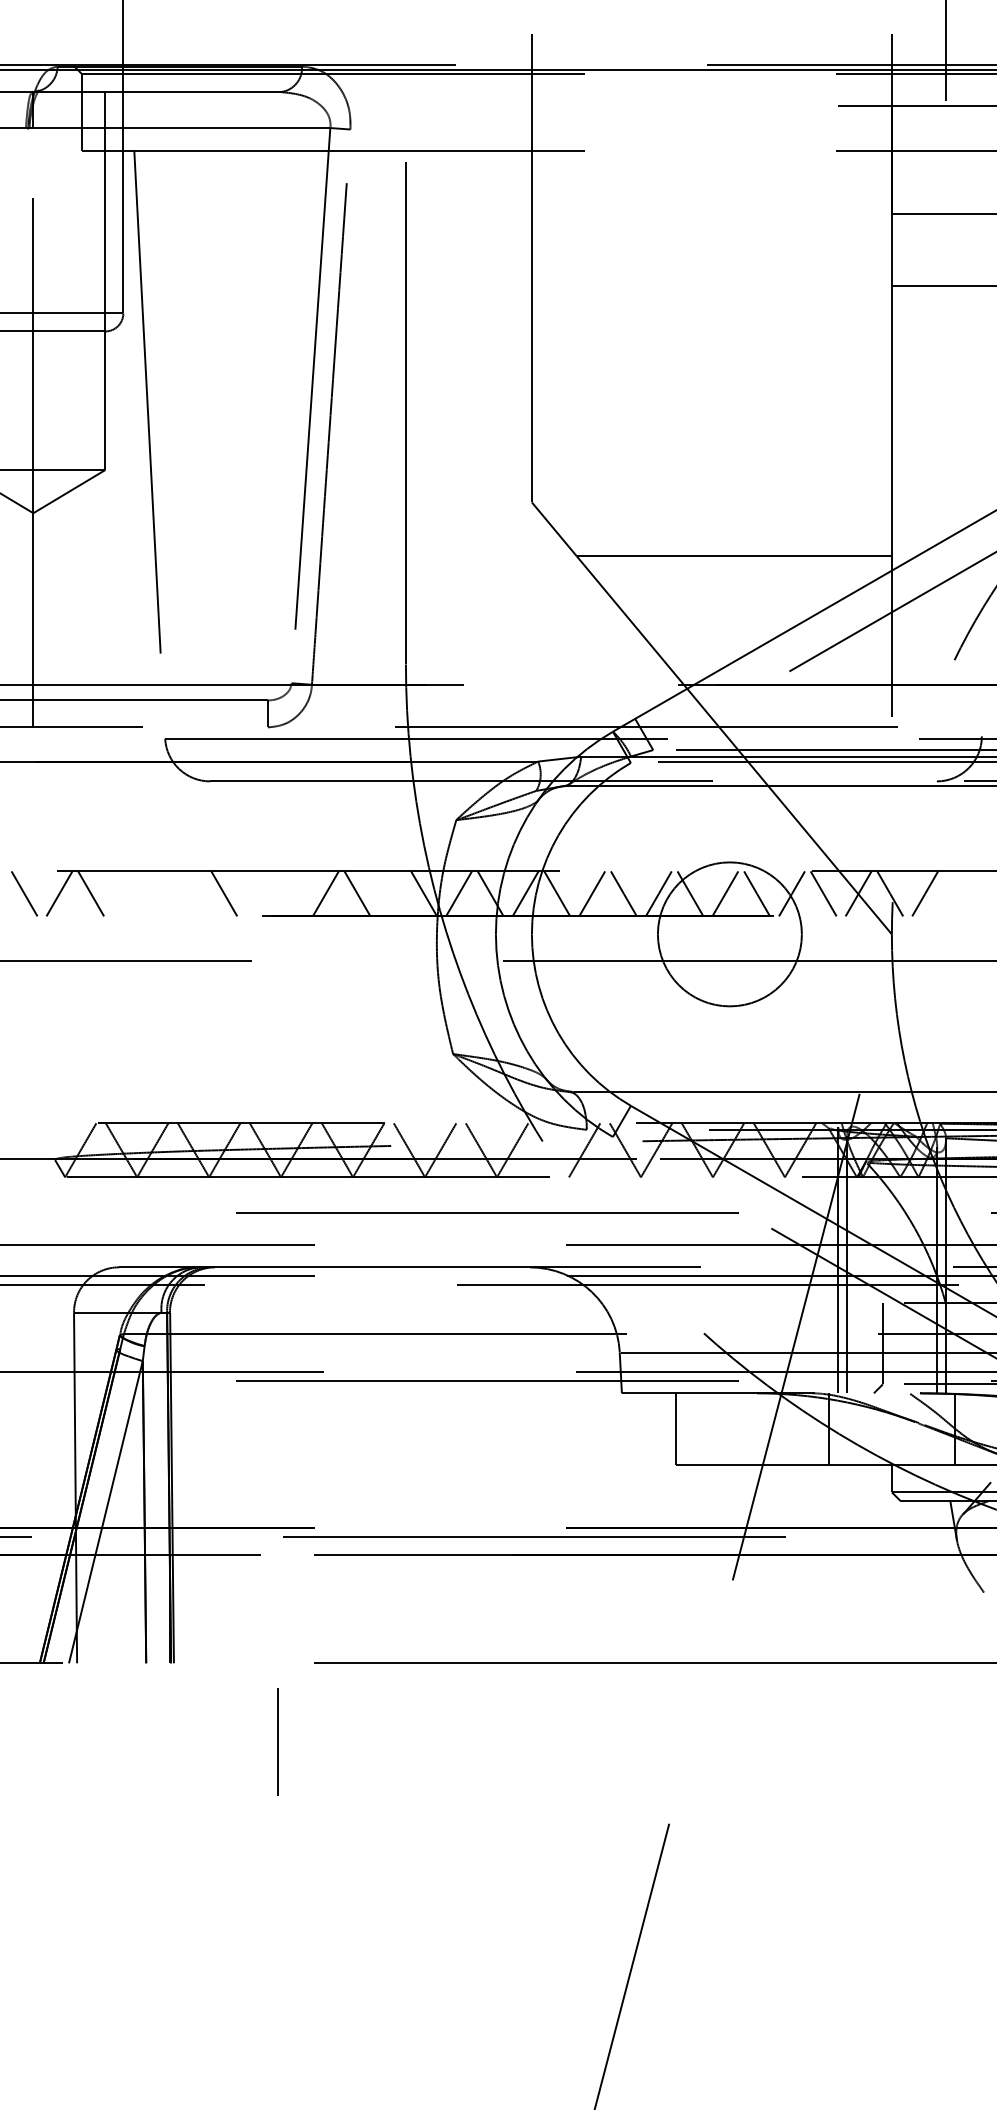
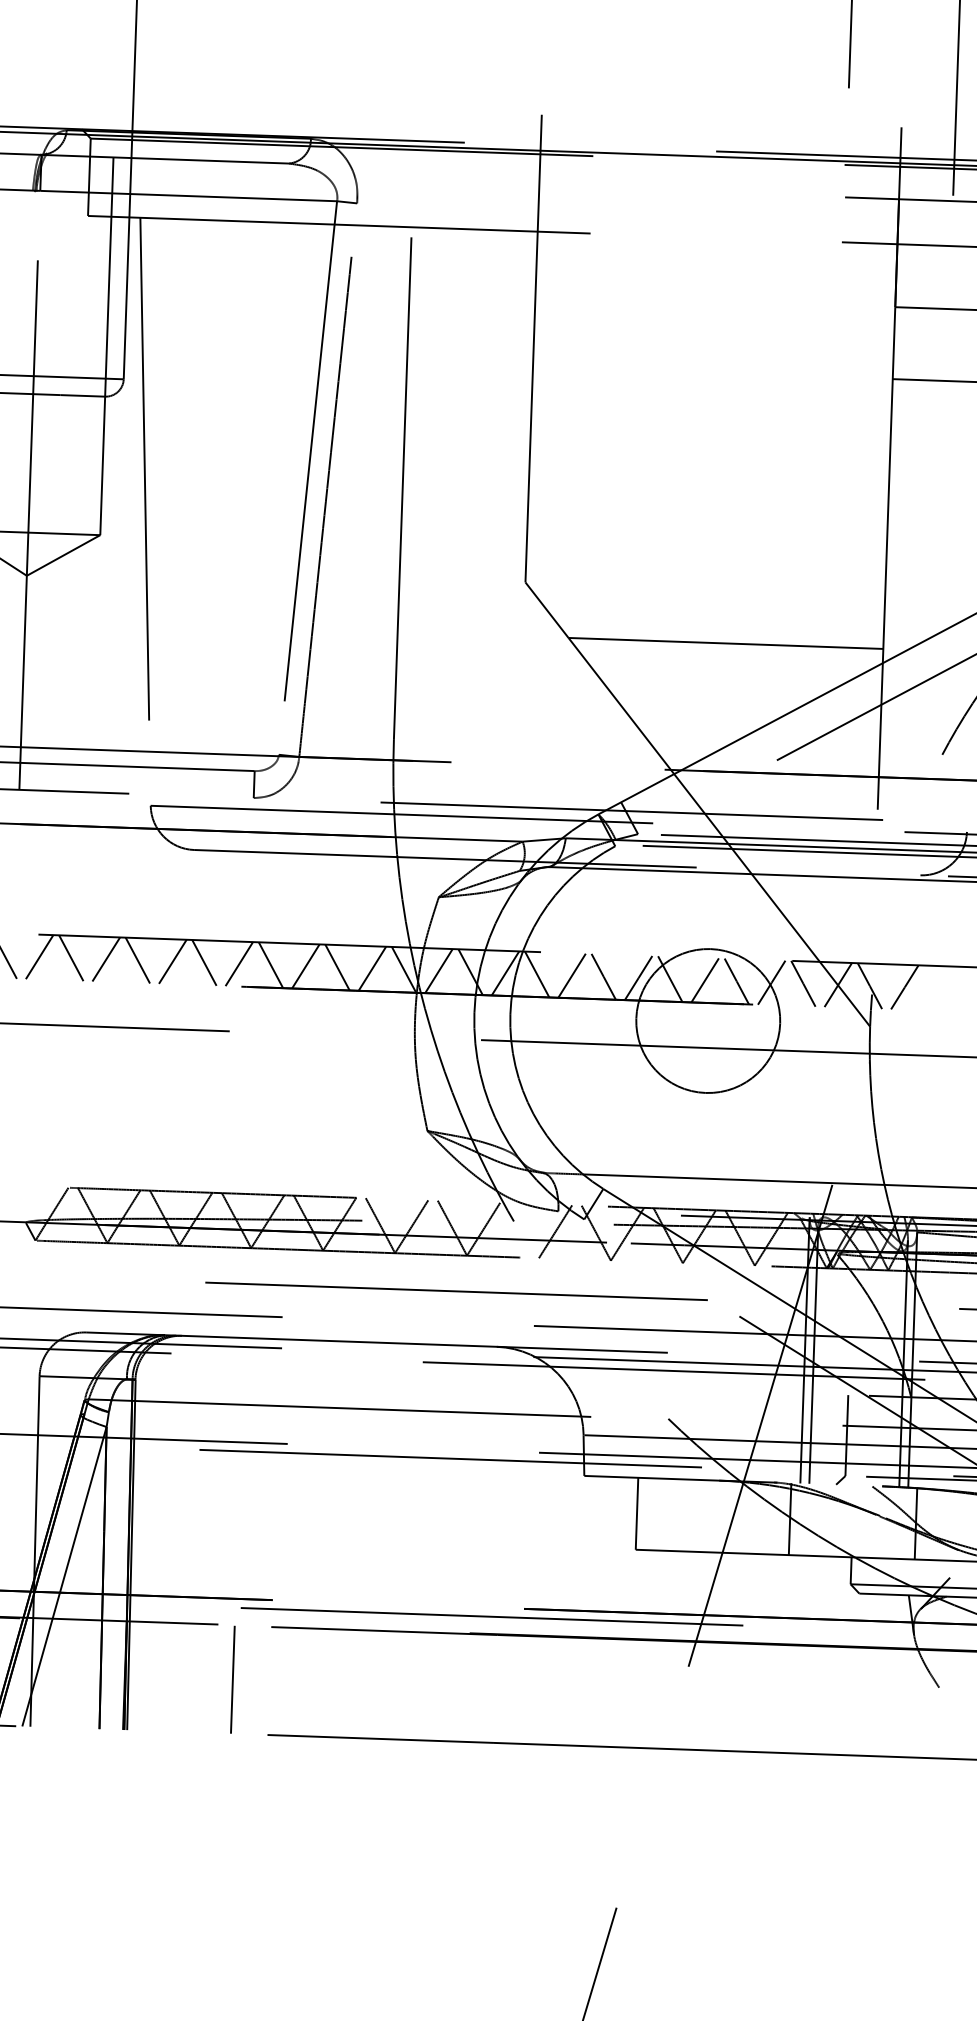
line: (126, 893) -> (106, 959), added
line: (157, 893) -> (137, 960), added
line: (192, 893) -> (172, 961), added
line: (259, 893) -> (239, 963), added
line: (290, 893) -> (270, 964), added
line: (392, 893) -> (372, 968), added
line: (277, 1741) -> (232, 1678), moved

